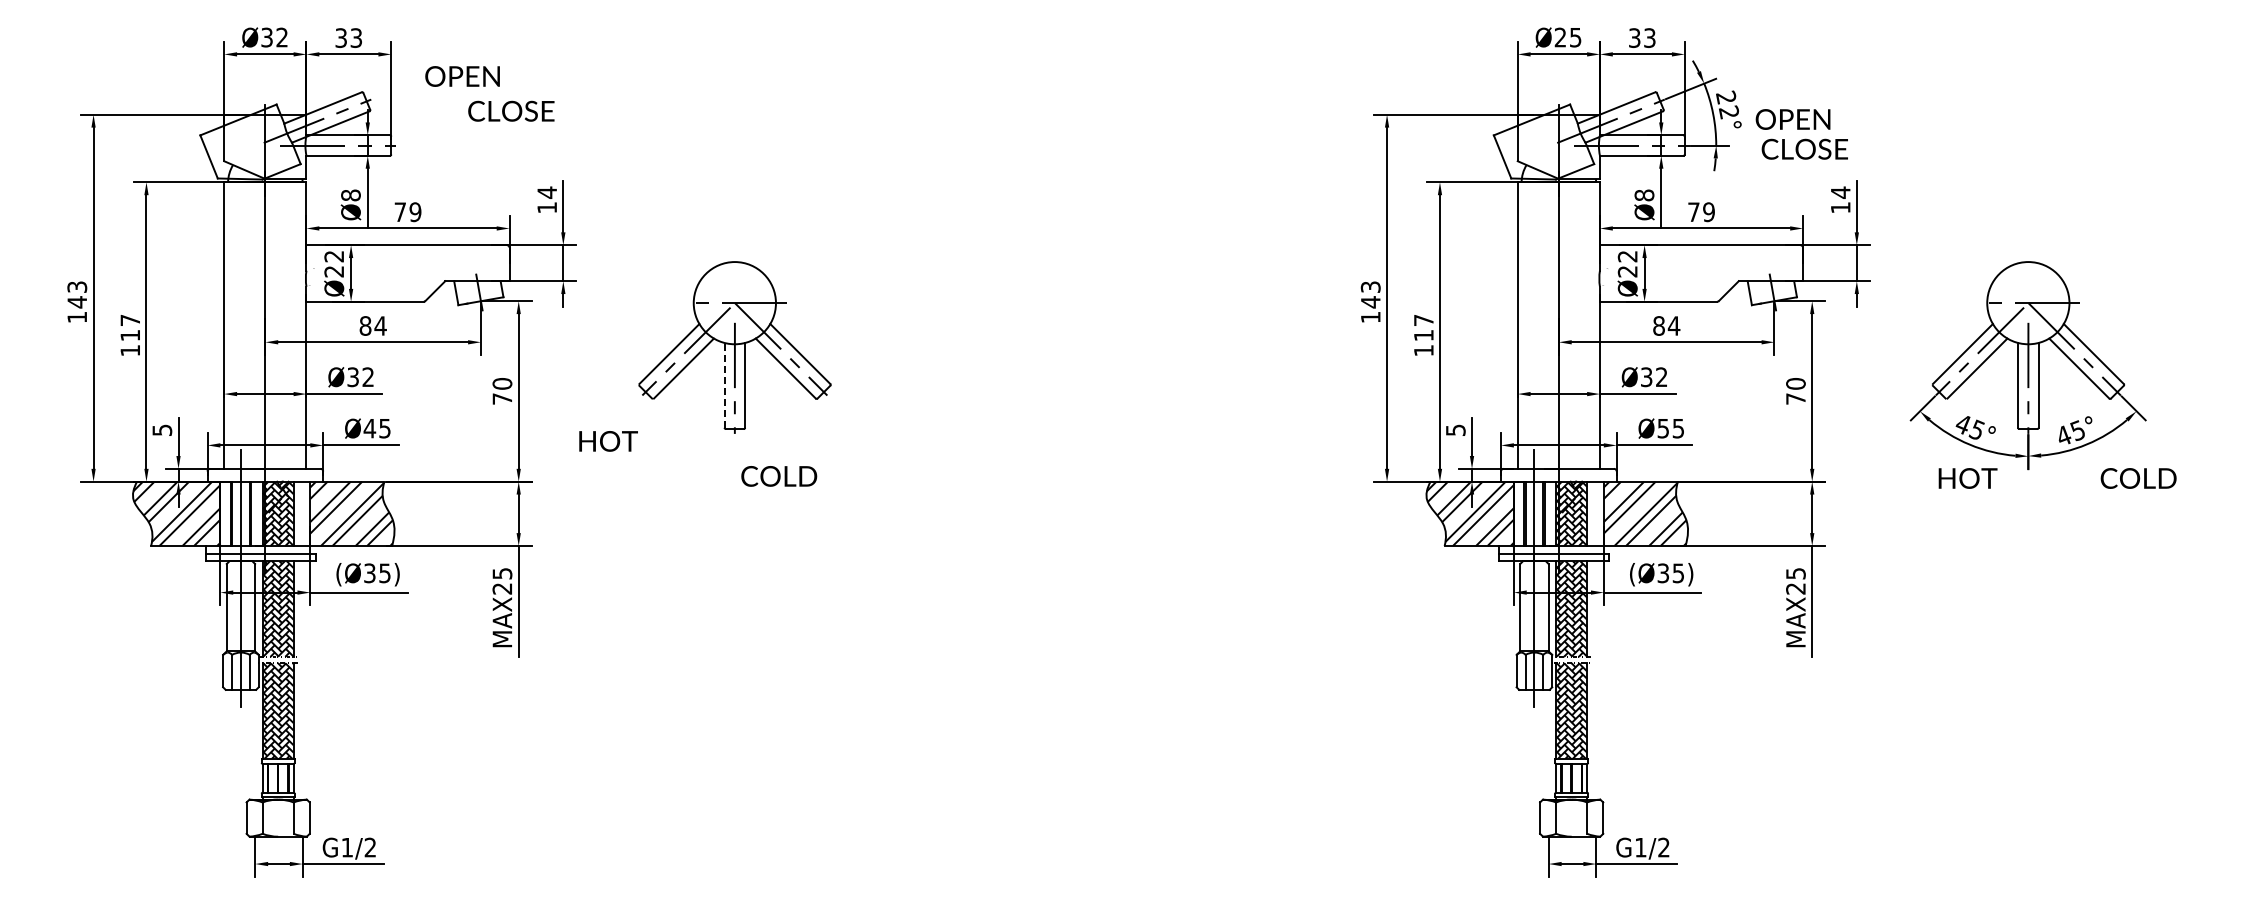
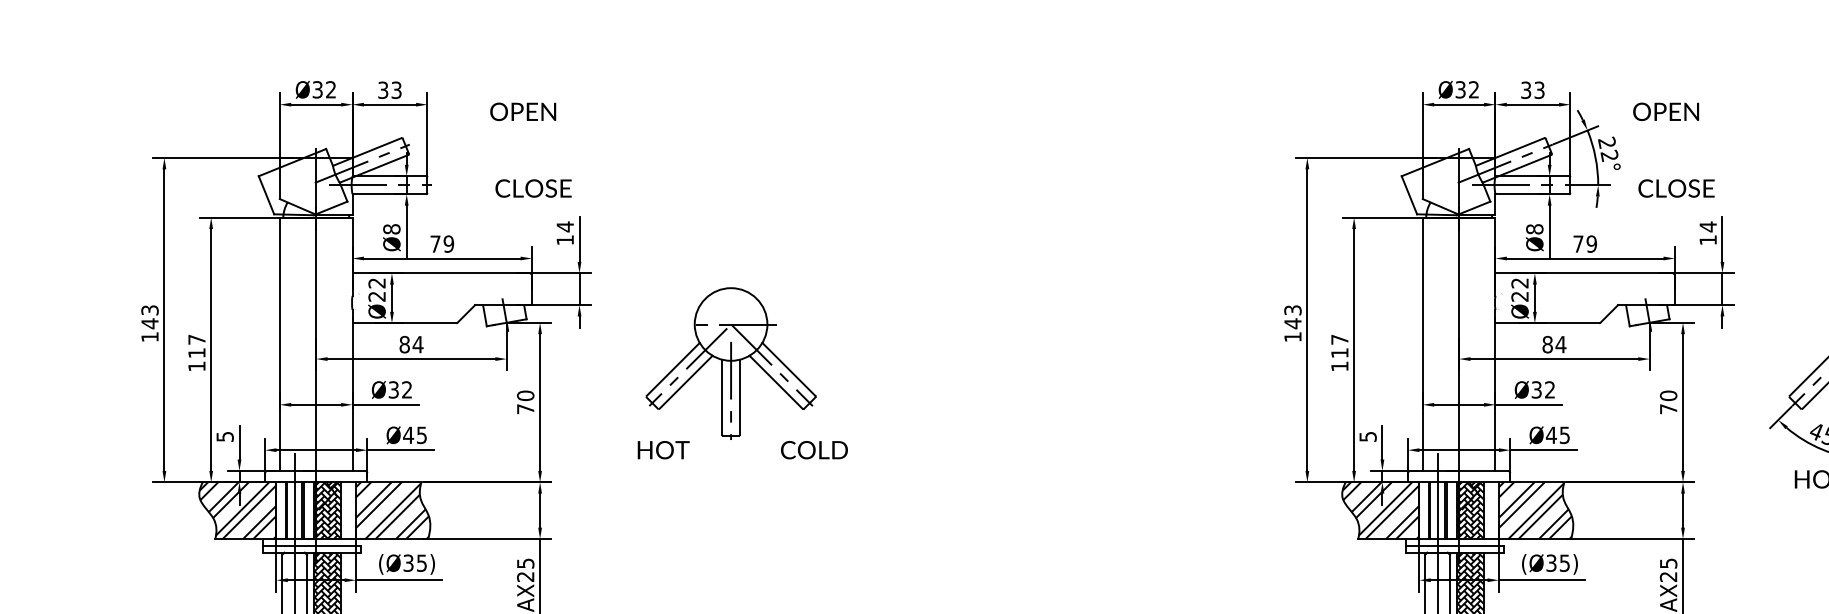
text: (1567, 37) -> (1466, 89), Ø25 -> Ø32
text: (462, 76) -> (523, 111), moved
text: (511, 110) -> (533, 187), moved
text: (1792, 119) -> (1665, 111), moved
line: (724, 384) -> (721, 396), dashed -> solid
text: (1663, 428) -> (1551, 435), Ø55 -> Ø45
text: (608, 441) -> (663, 450), moved
text: (779, 476) -> (814, 450), moved

